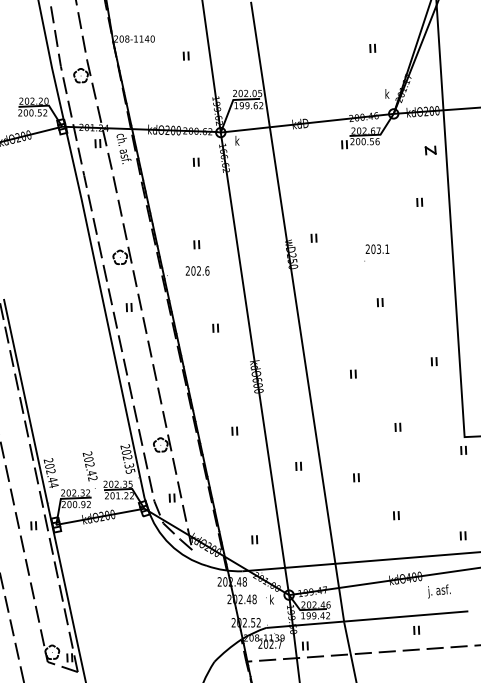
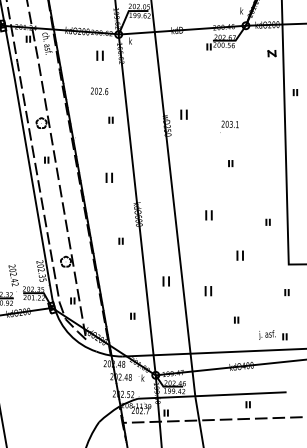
part: (195, 161) -> (99, 55), size x1.6
part: (419, 201) -> (295, 91), moved
part: (313, 237) -> (183, 114), size x1.6
part: (196, 244) -> (110, 120), moved
text: (197, 270) -> (99, 90), moved
part: (215, 327) -> (109, 177), size x1.6
part: (433, 361) -> (267, 222), moved
part: (353, 373) -> (209, 214), size x1.6
part: (397, 426) -> (239, 254), size x1.6
part: (234, 430) -> (120, 240), moved
part: (463, 449) -> (286, 291), moved
part: (298, 465) -> (166, 280), size x1.6
part: (356, 477) -> (208, 291), size x1.6
part: (254, 539) -> (132, 316), moved
text: (439, 591) -> (267, 335), moved

